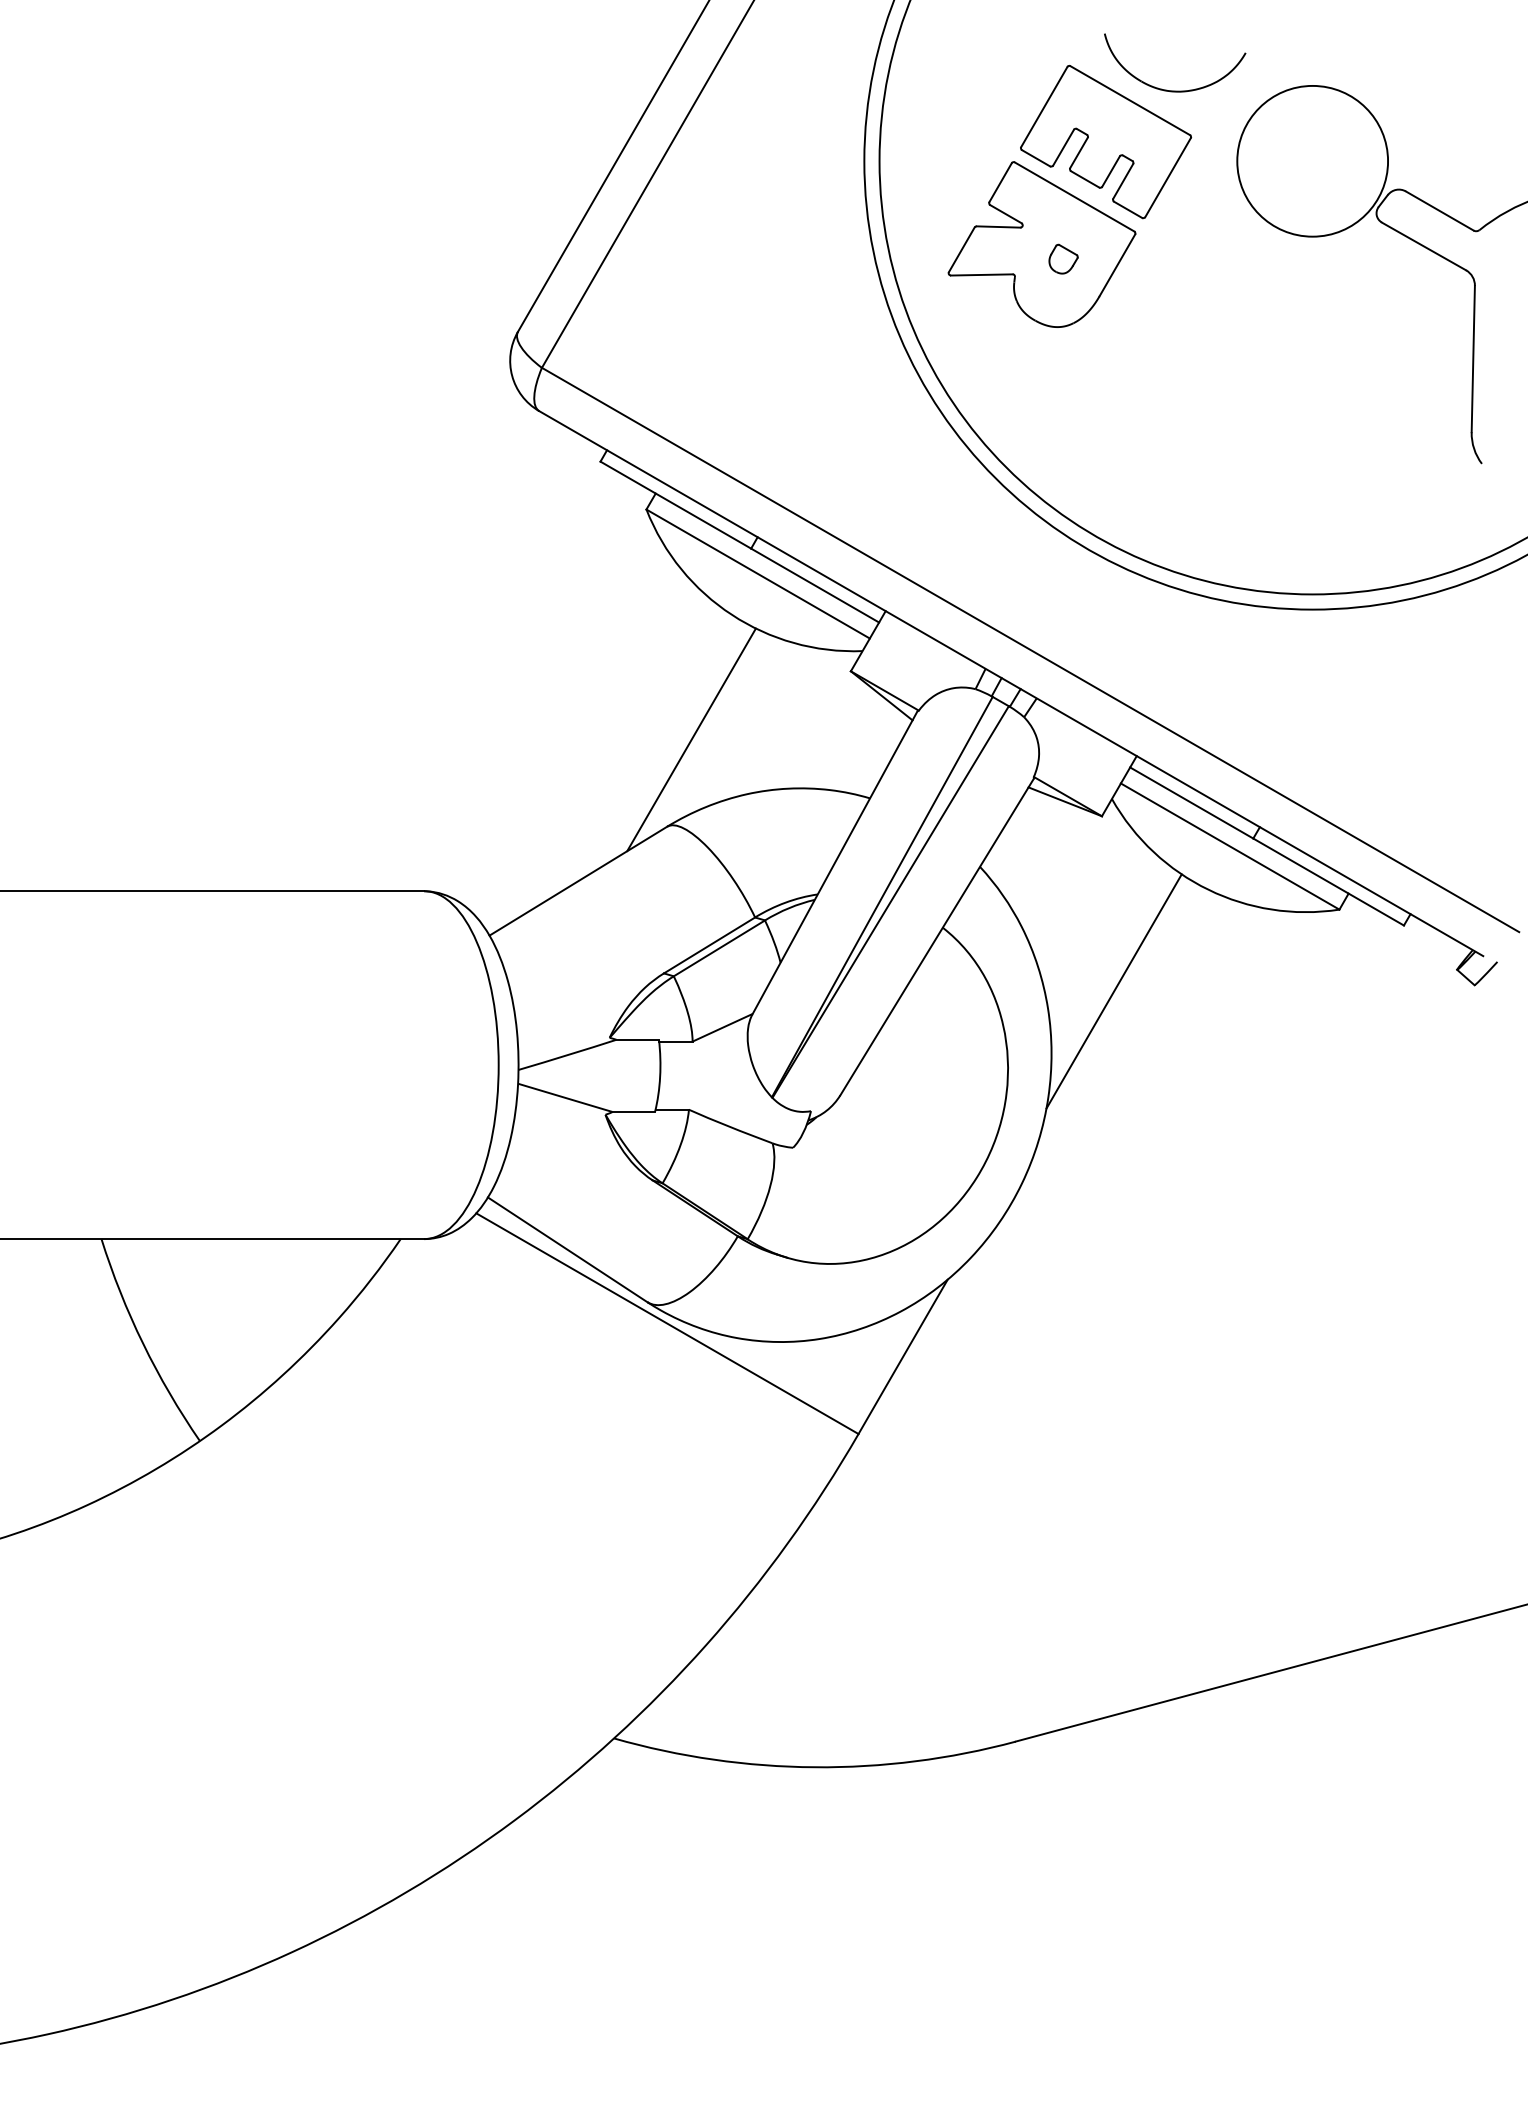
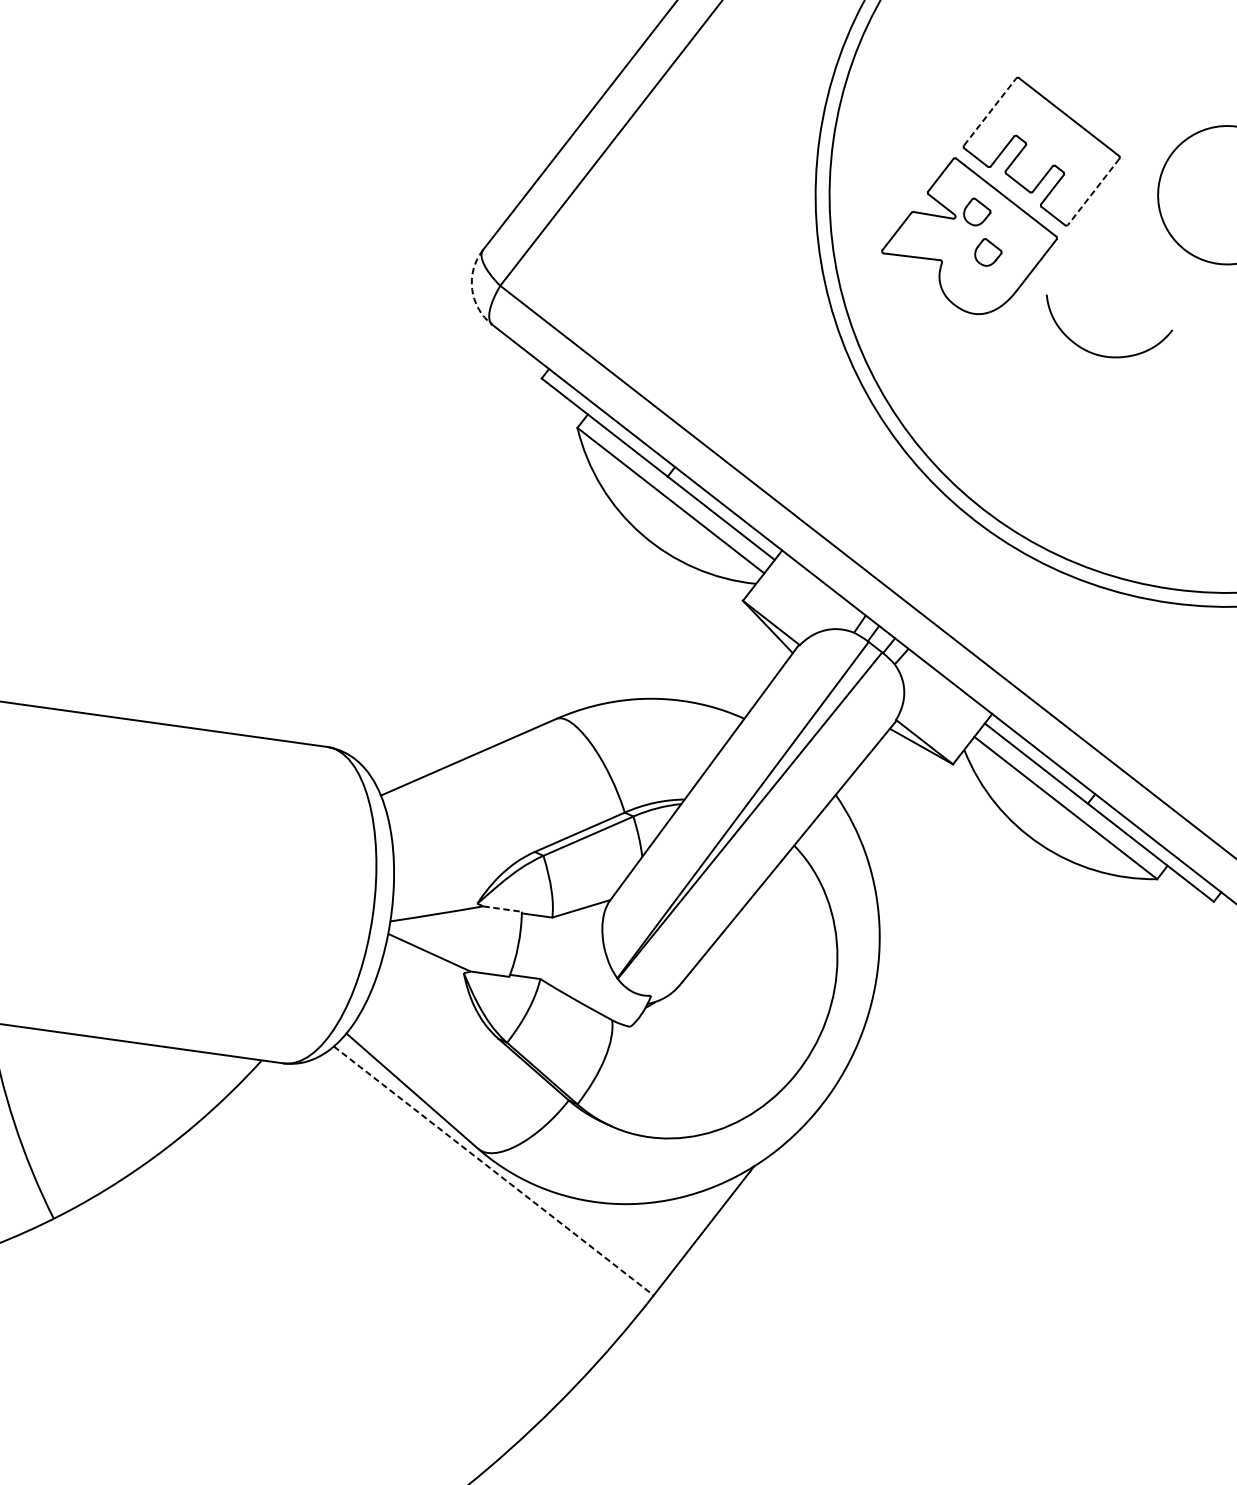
part: (1175, 90) -> (1103, 355), moved
line: (1044, 106) -> (990, 111), solid -> dashed
line: (1168, 177) -> (1094, 191), solid -> dashed
part: (1045, 216) -> (977, 211), added
arc: (512, 375) -> (472, 289), solid -> dashed
line: (691, 739) -> (589, 642), removed
line: (1113, 991) -> (941, 925), removed
line: (638, 1039) -> (503, 908), solid -> dashed
line: (667, 1323) -> (493, 1170), solid -> dashed

